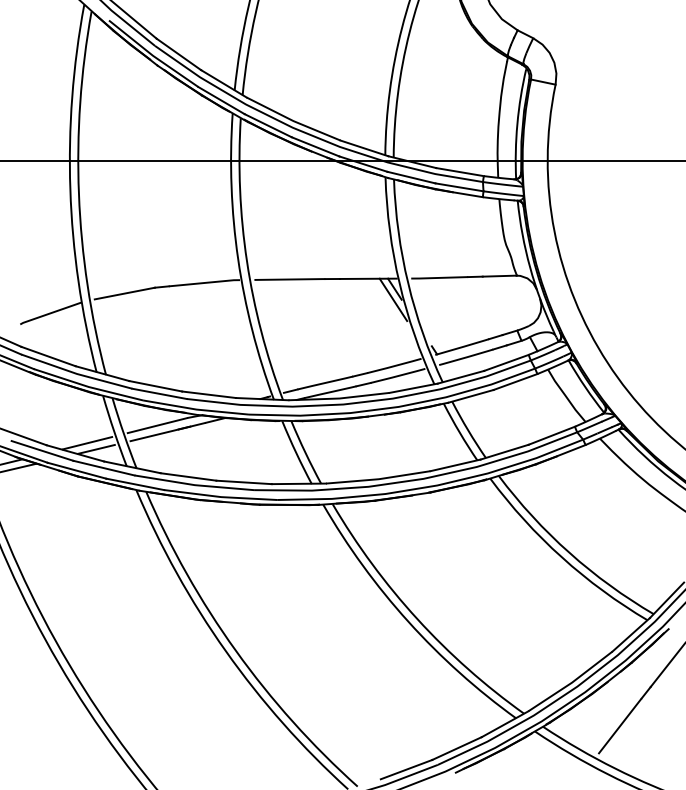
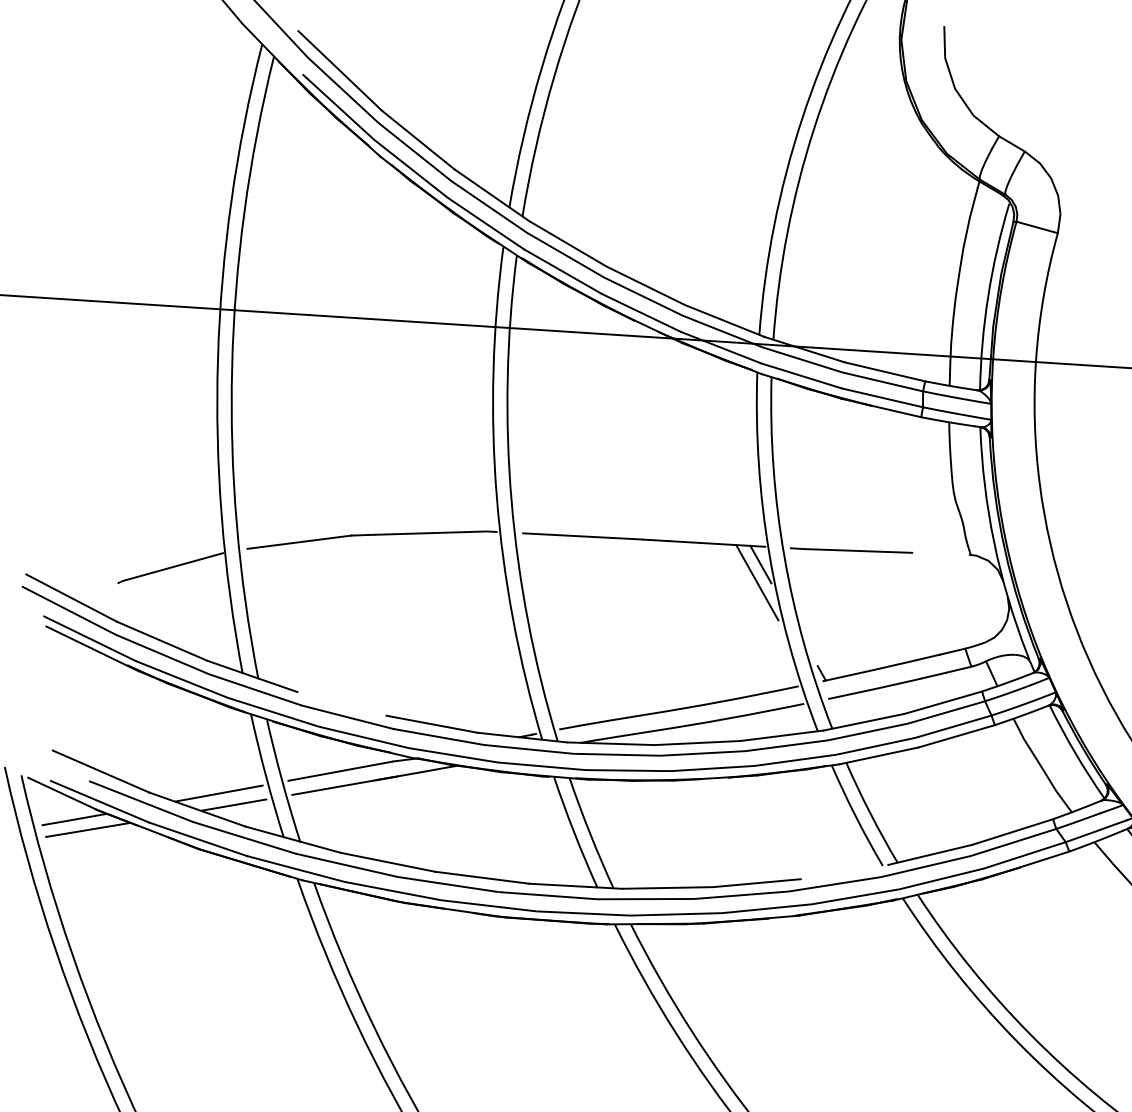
line: (499, 275) -> (941, 552), removed
line: (155, 386) -> (341, 704), removed
line: (455, 465) -> (844, 872), removed

